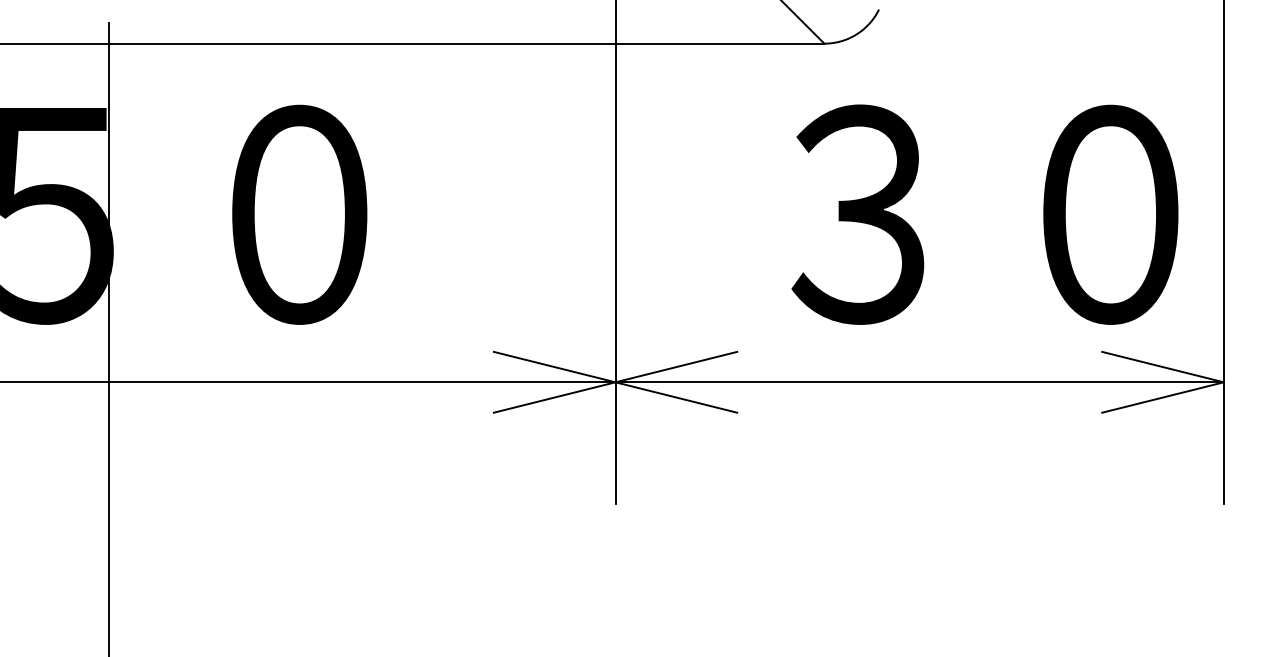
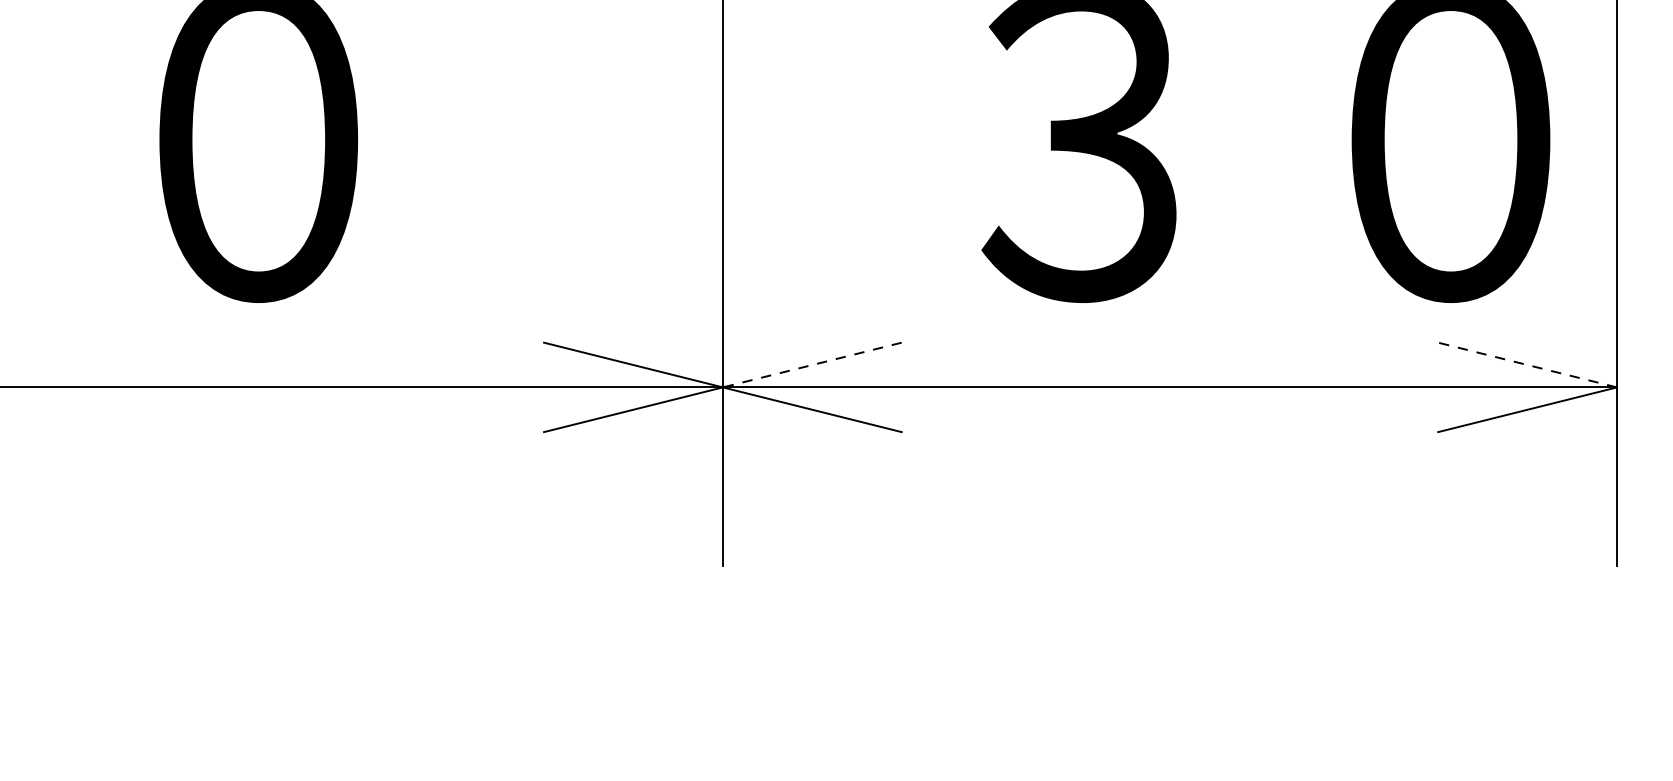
line: (676, 367) -> (812, 365), solid -> dashed
line: (1163, 367) -> (1528, 365), solid -> dashed

